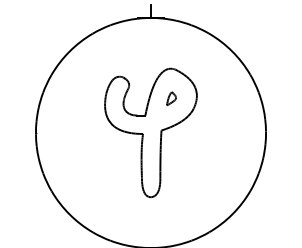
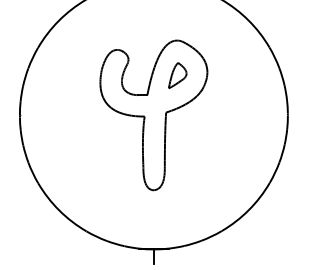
part: (171, 98) -> (177, 75), size x1.67

